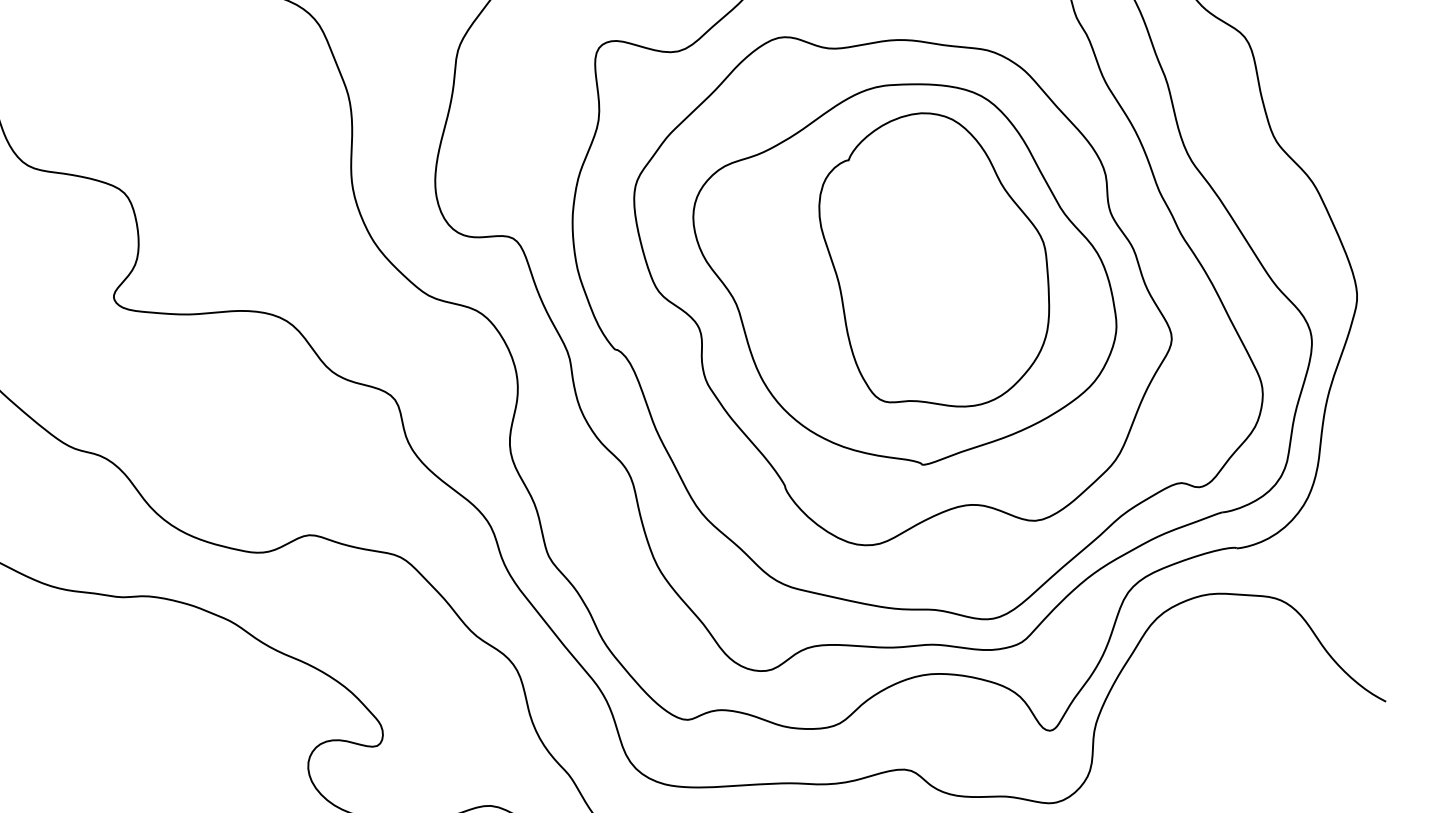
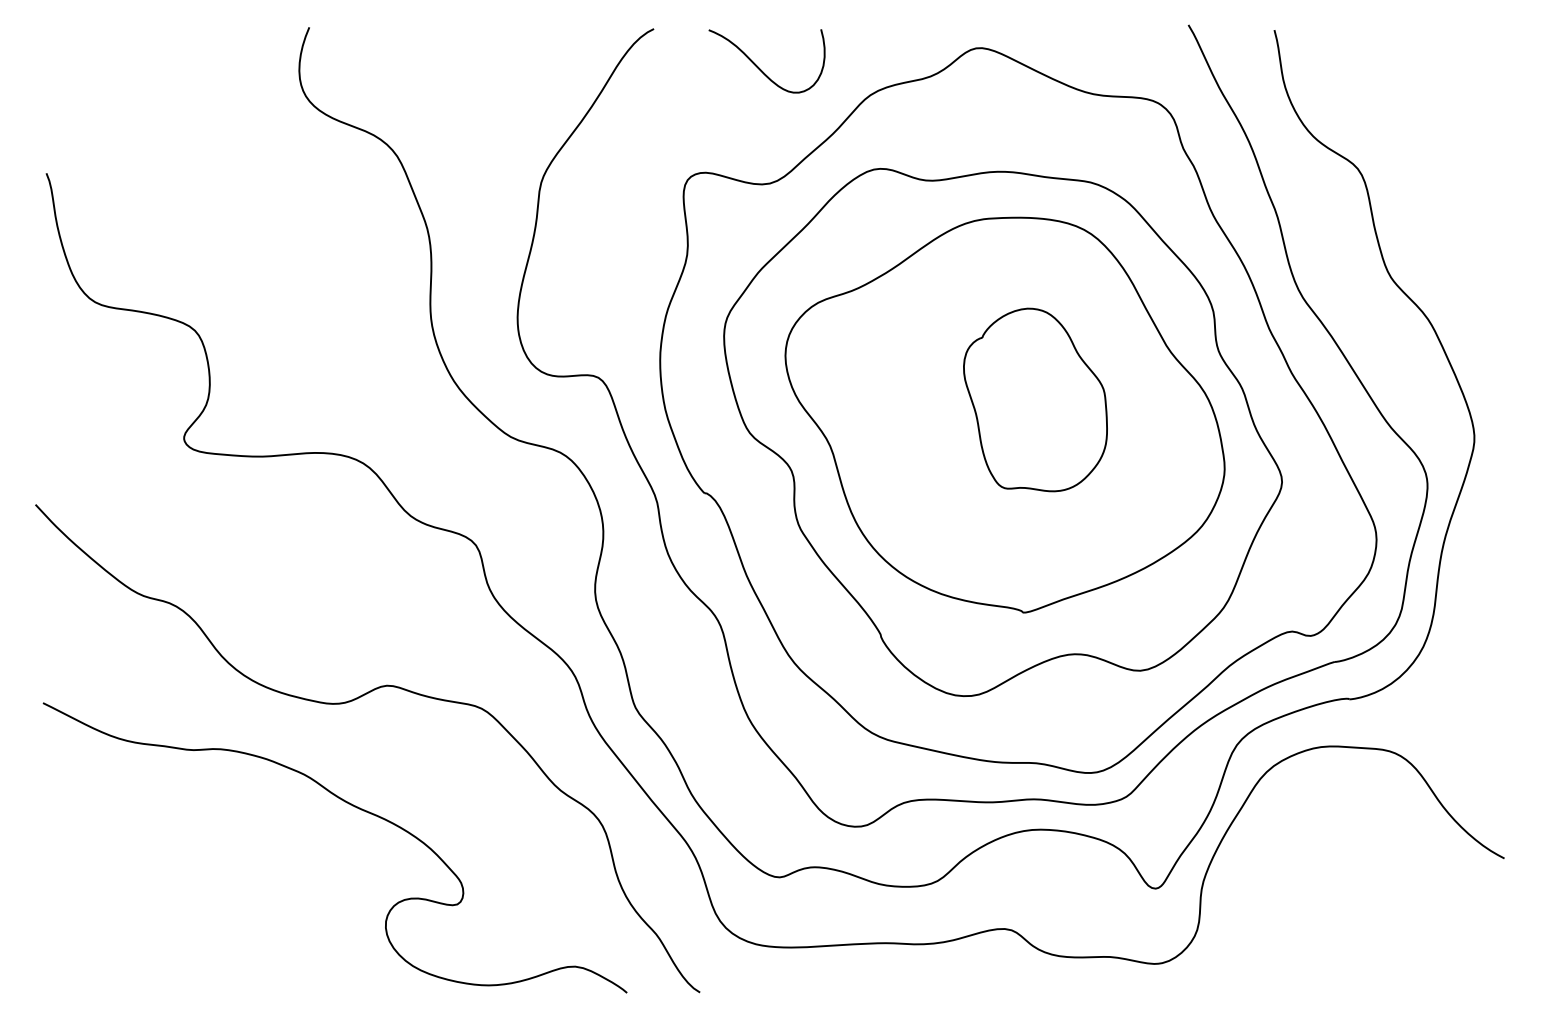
part: (934, 259) -> (1035, 399), size x0.6

